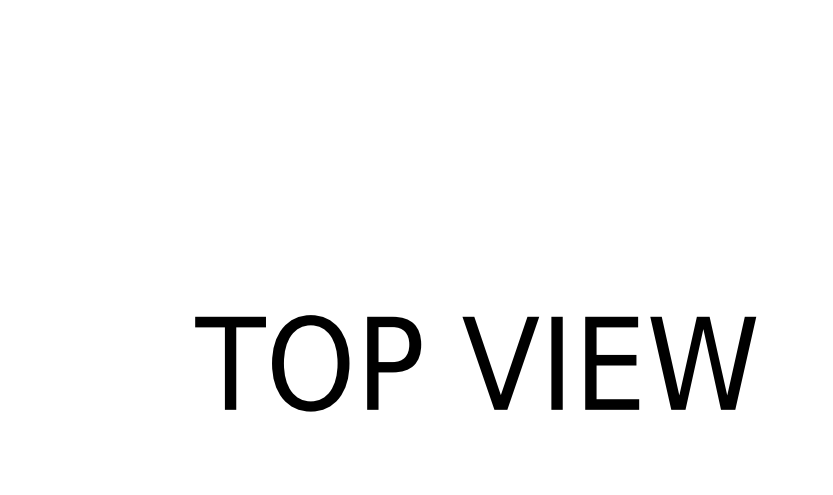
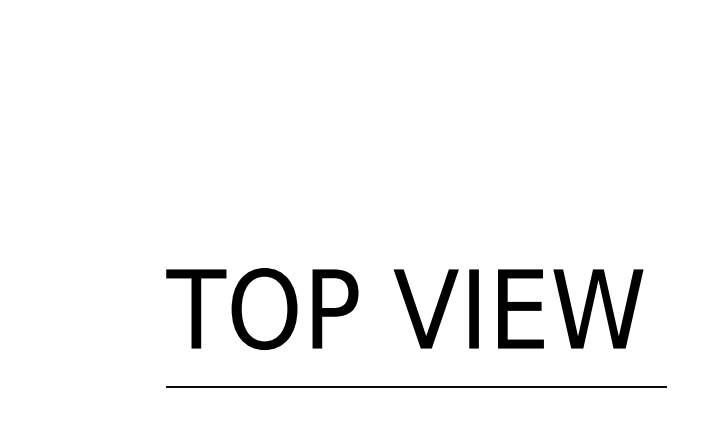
line: (488, 455) -> (415, 387), added

